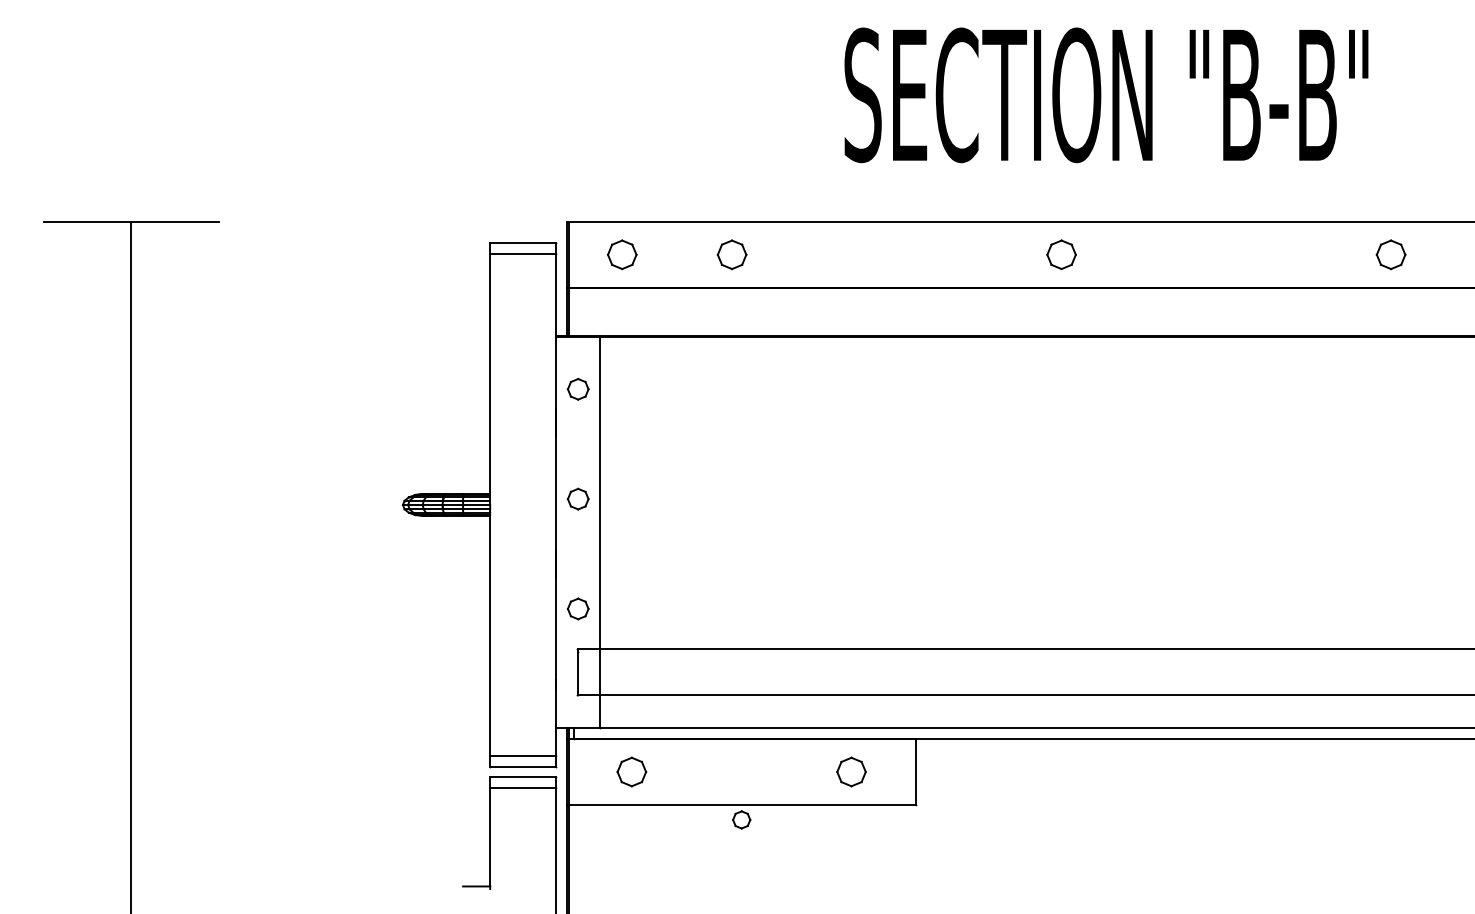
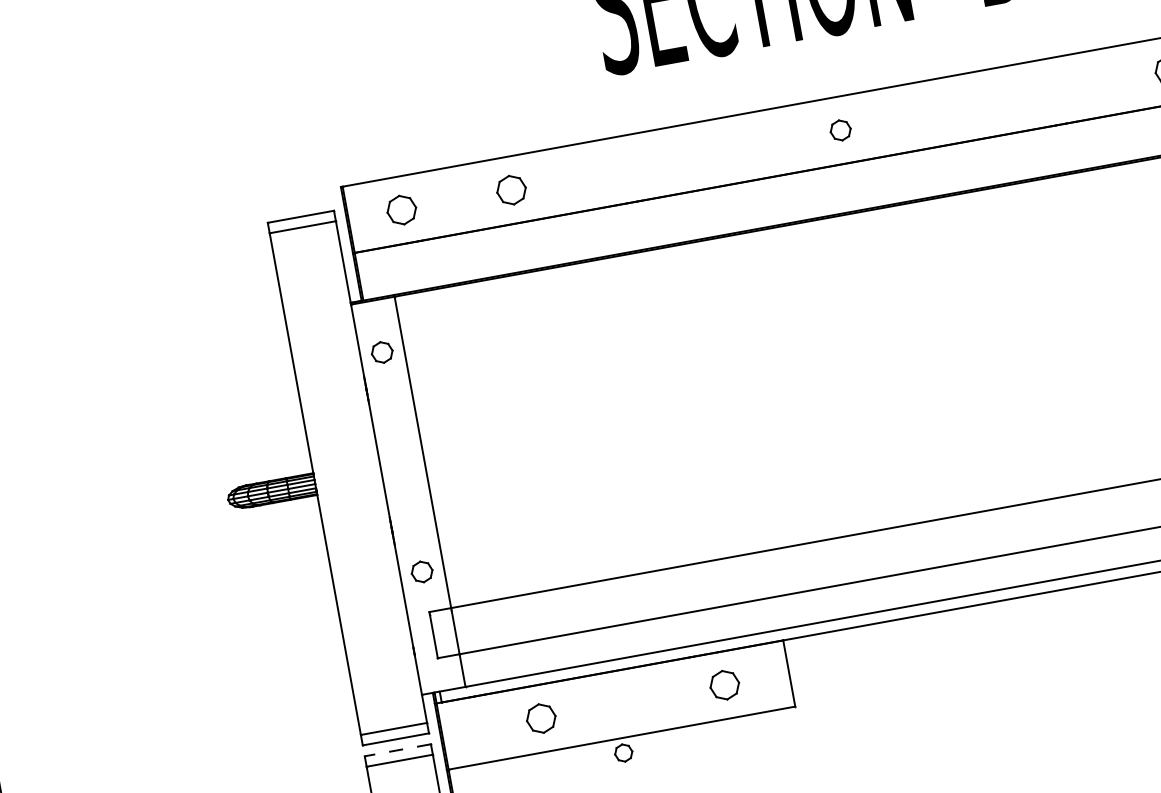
part: (1061, 254) -> (840, 130), size x0.7
part: (577, 498) -> (401, 461), removed
part: (631, 771) -> (540, 718), moved
line: (522, 777) -> (397, 750), solid -> dashed

